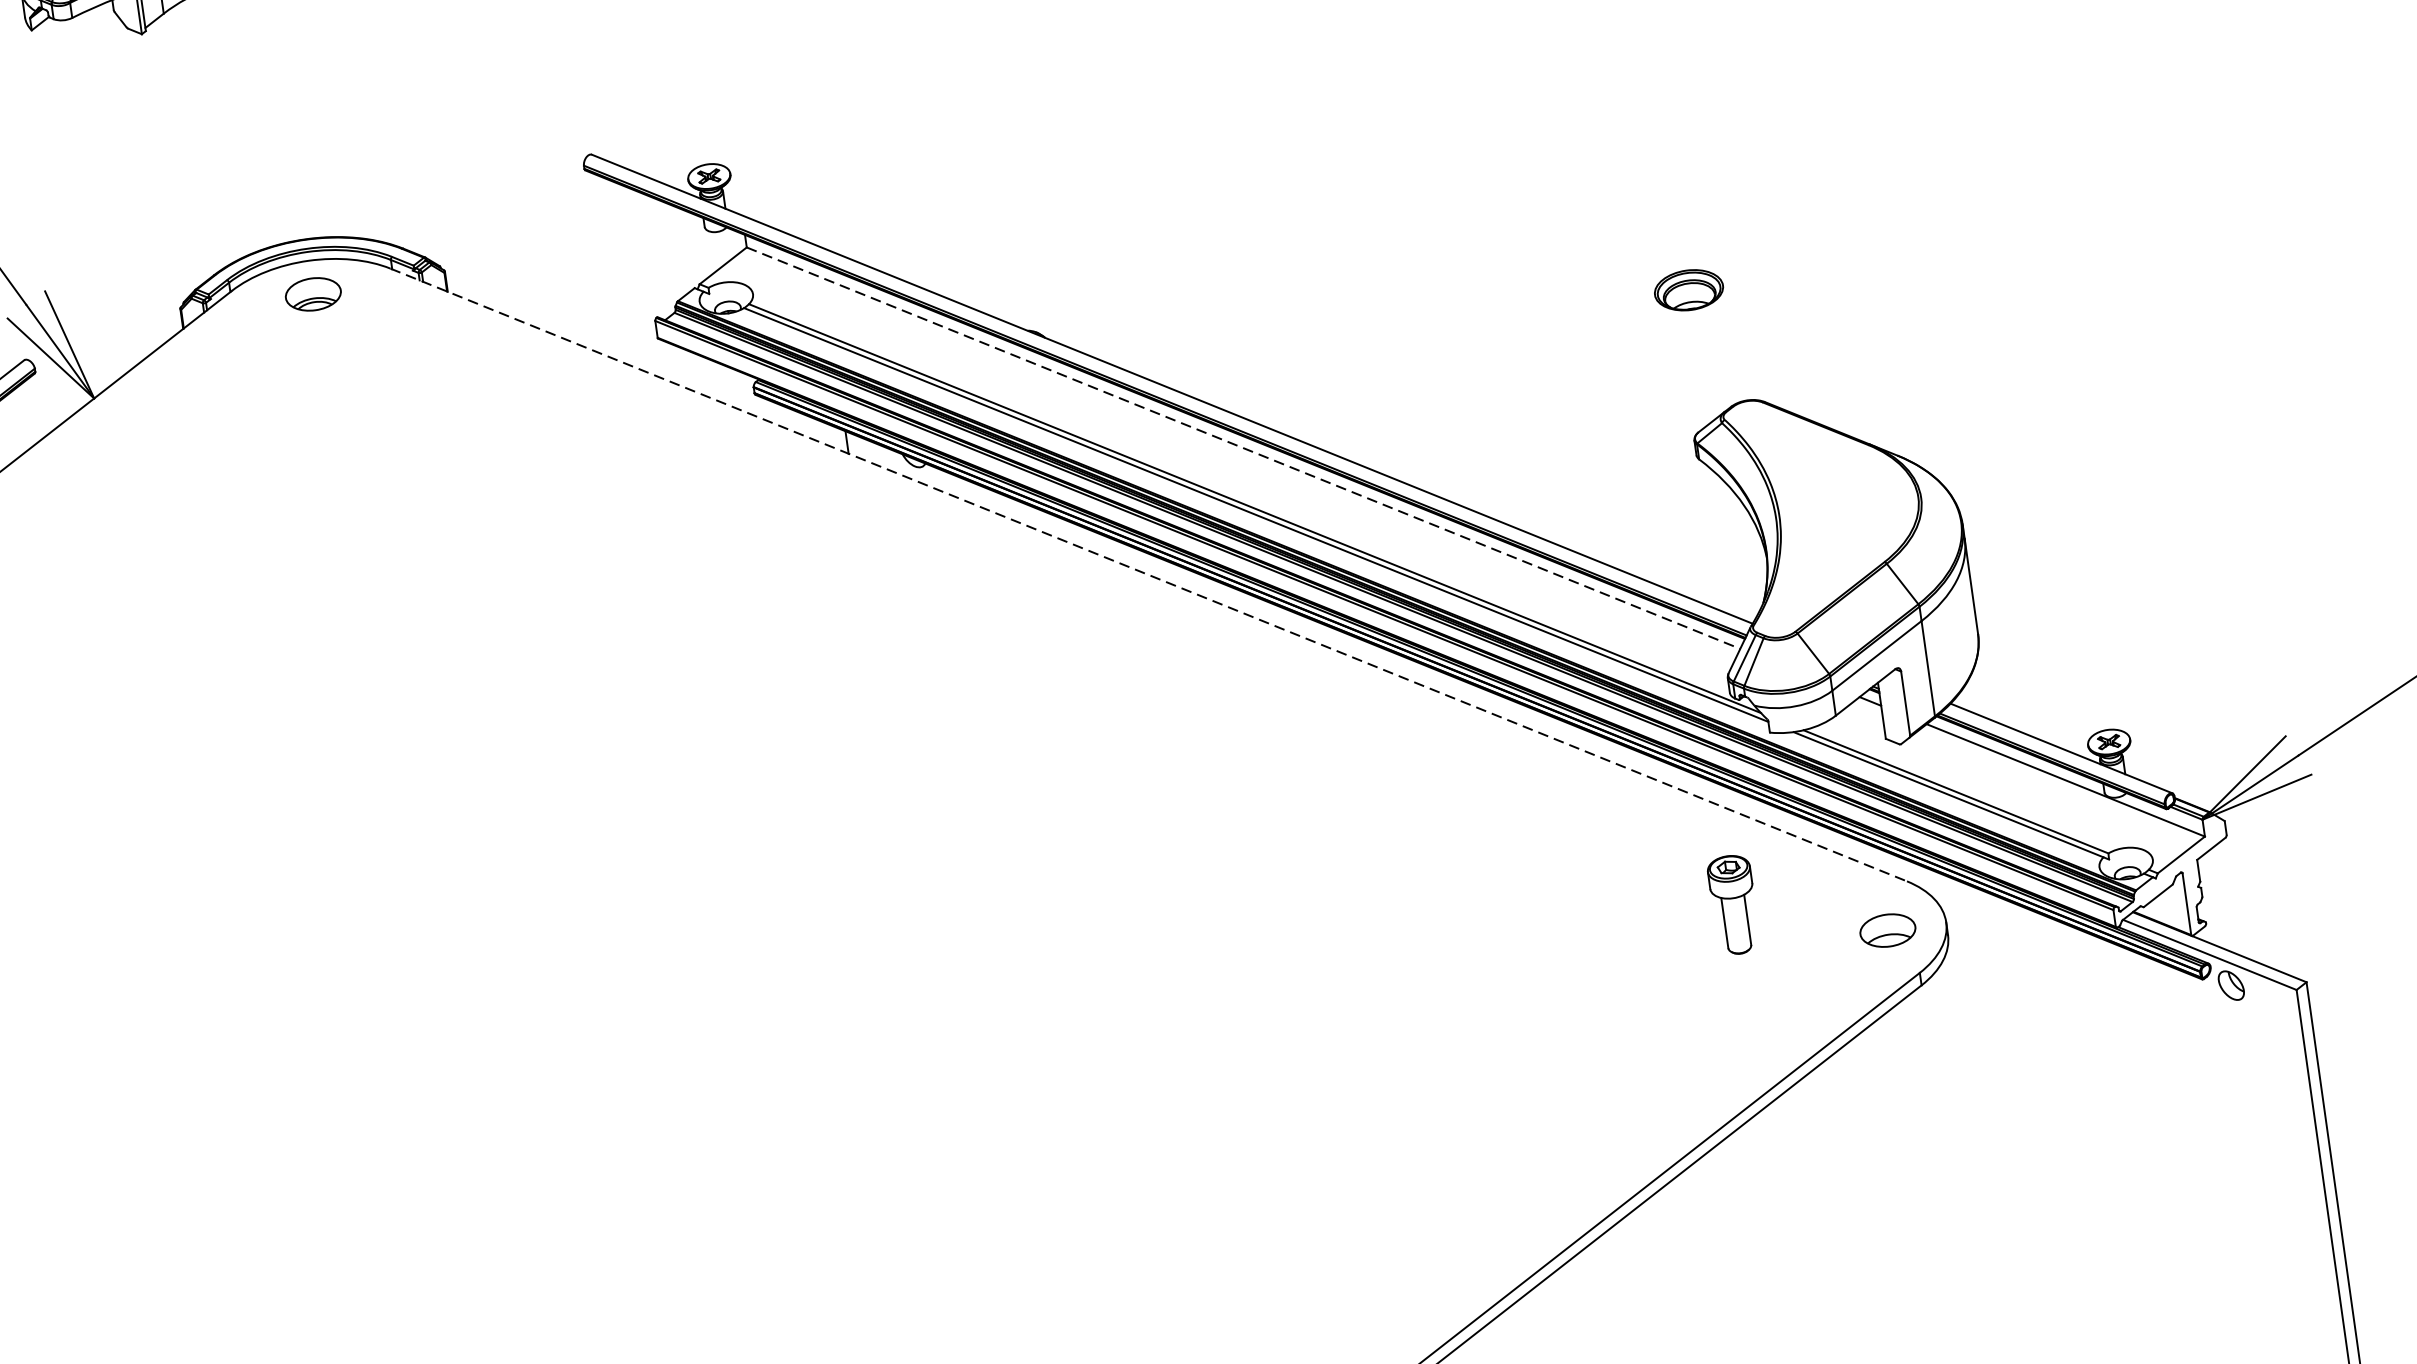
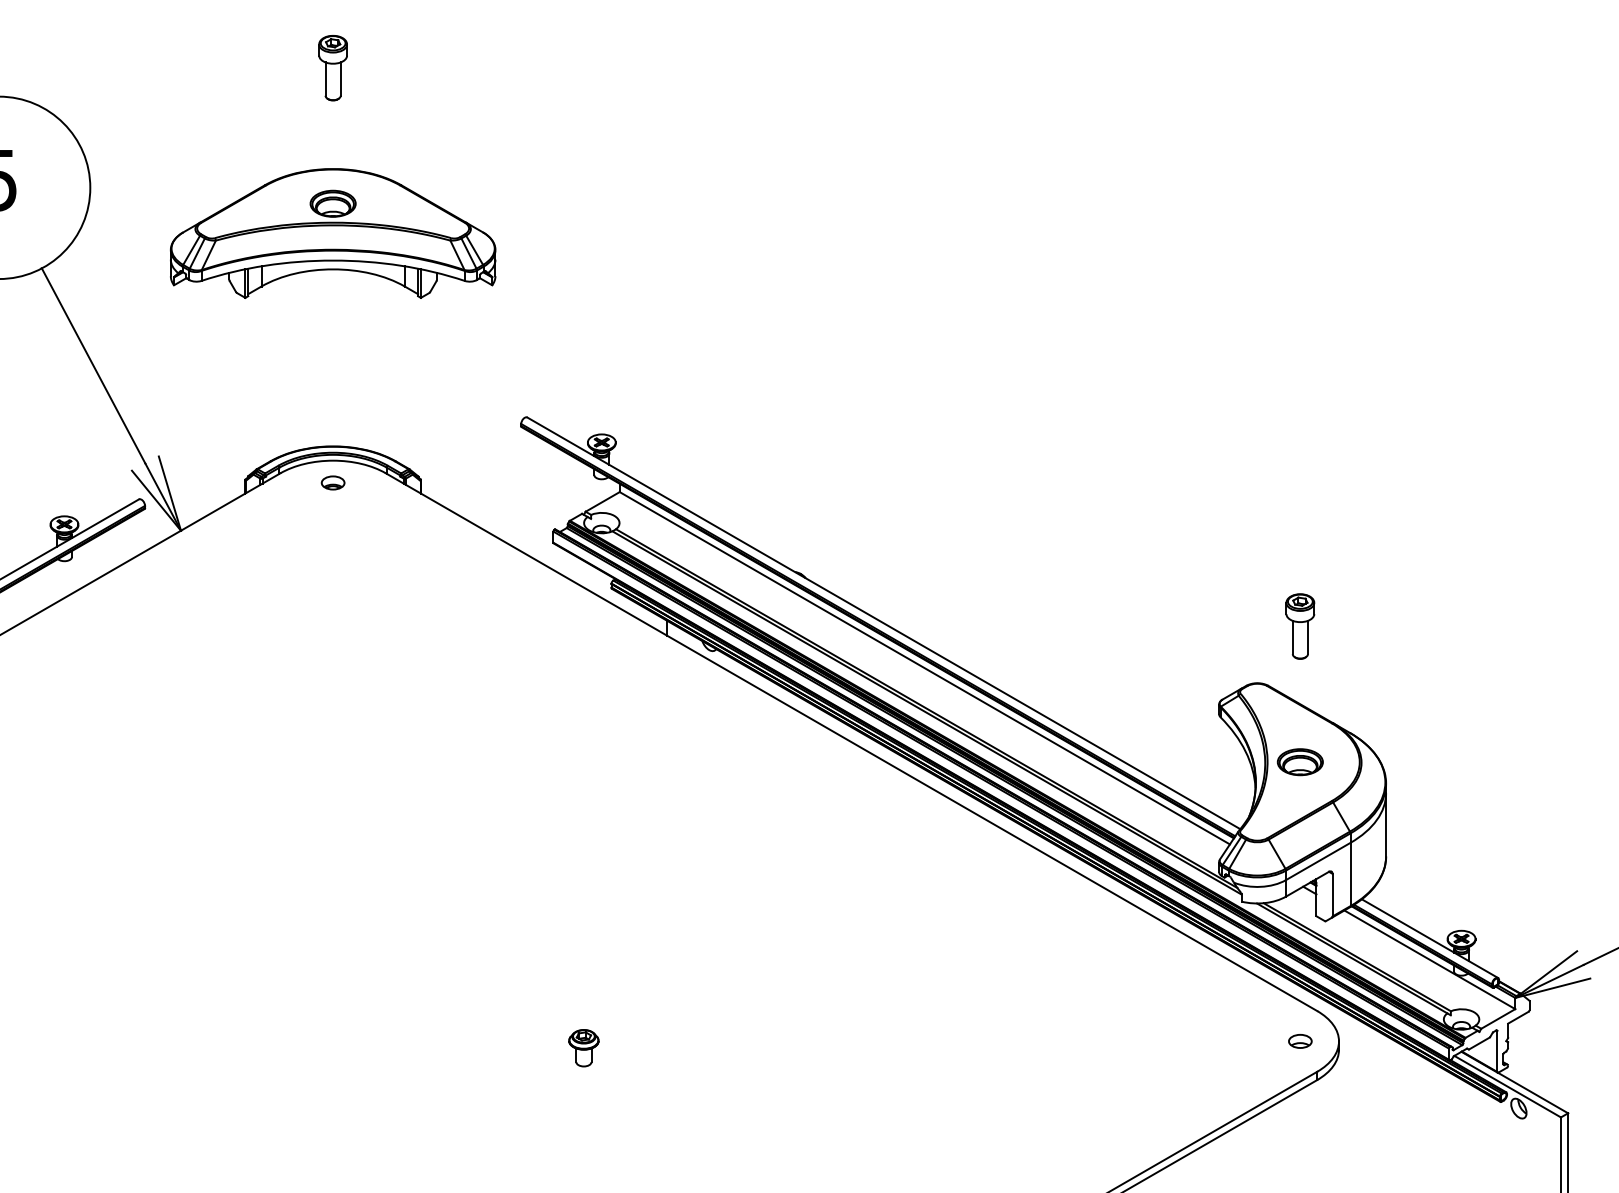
part: (1687, 290) -> (1299, 762), moved
part: (312, 293) -> (332, 482), size x0.62
line: (1244, 448) -> (925, 668), dashed -> solid
line: (1148, 575) -> (851, 742), dashed -> solid
part: (1734, 904) -> (1300, 626), moved
part: (1888, 930) -> (1300, 1041), size x0.62
part: (809, 1093) -> (583, 1048), added

